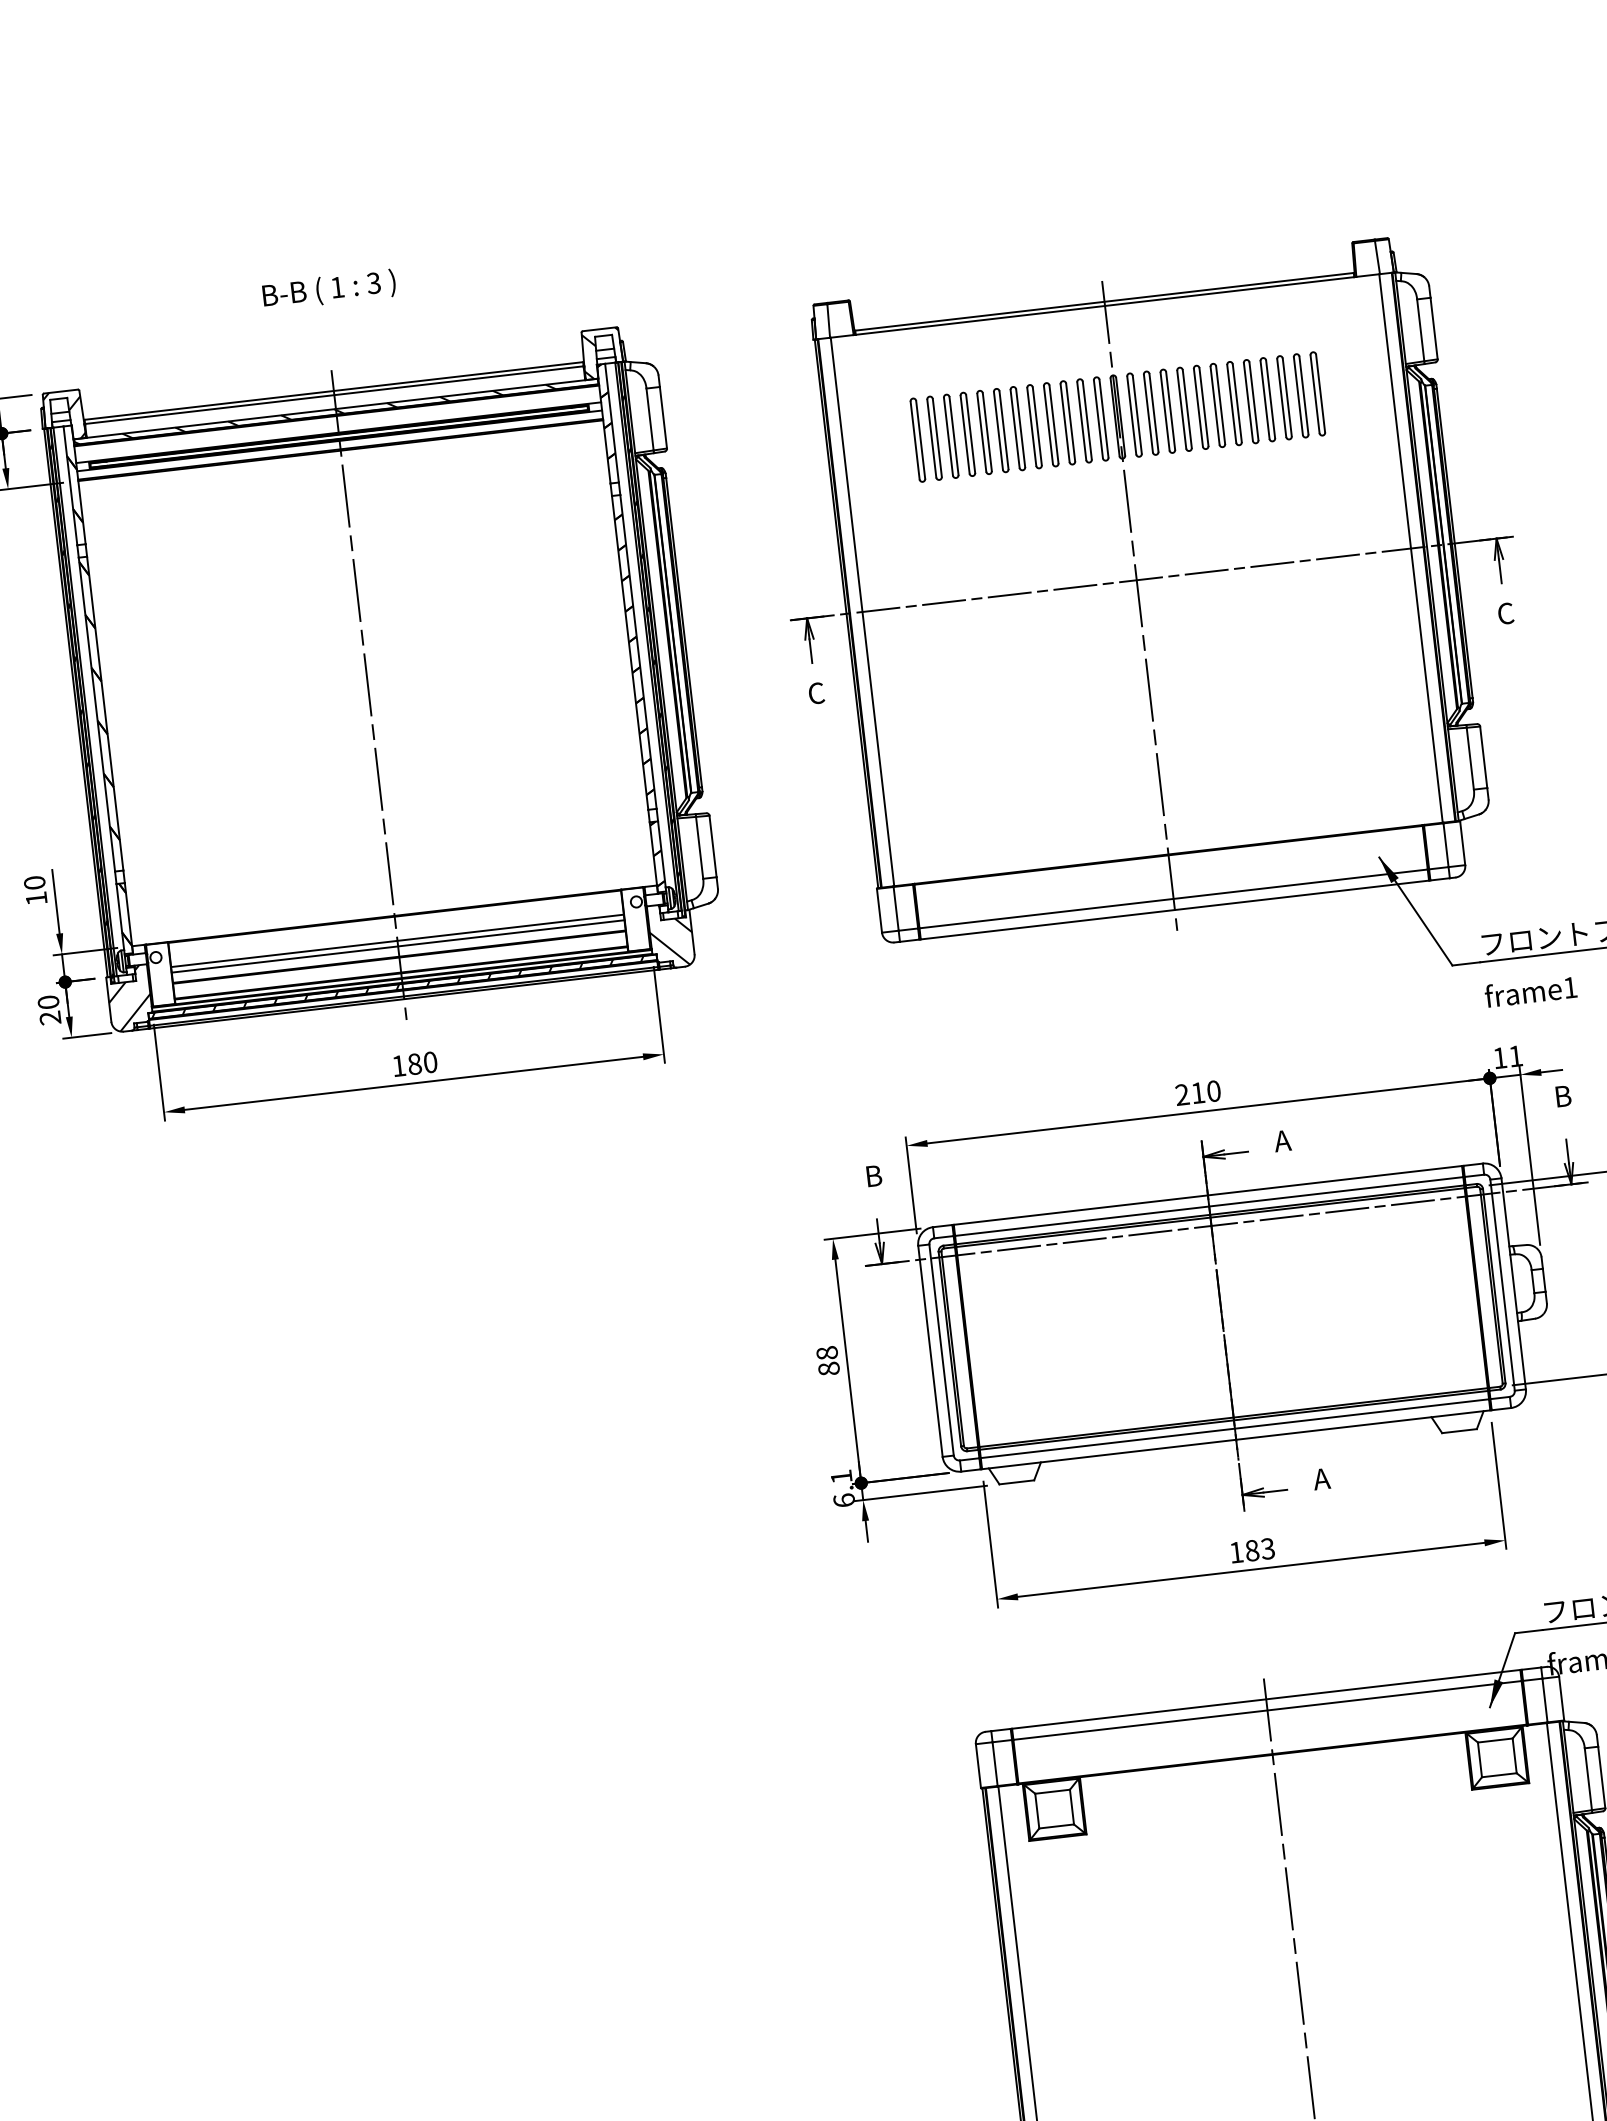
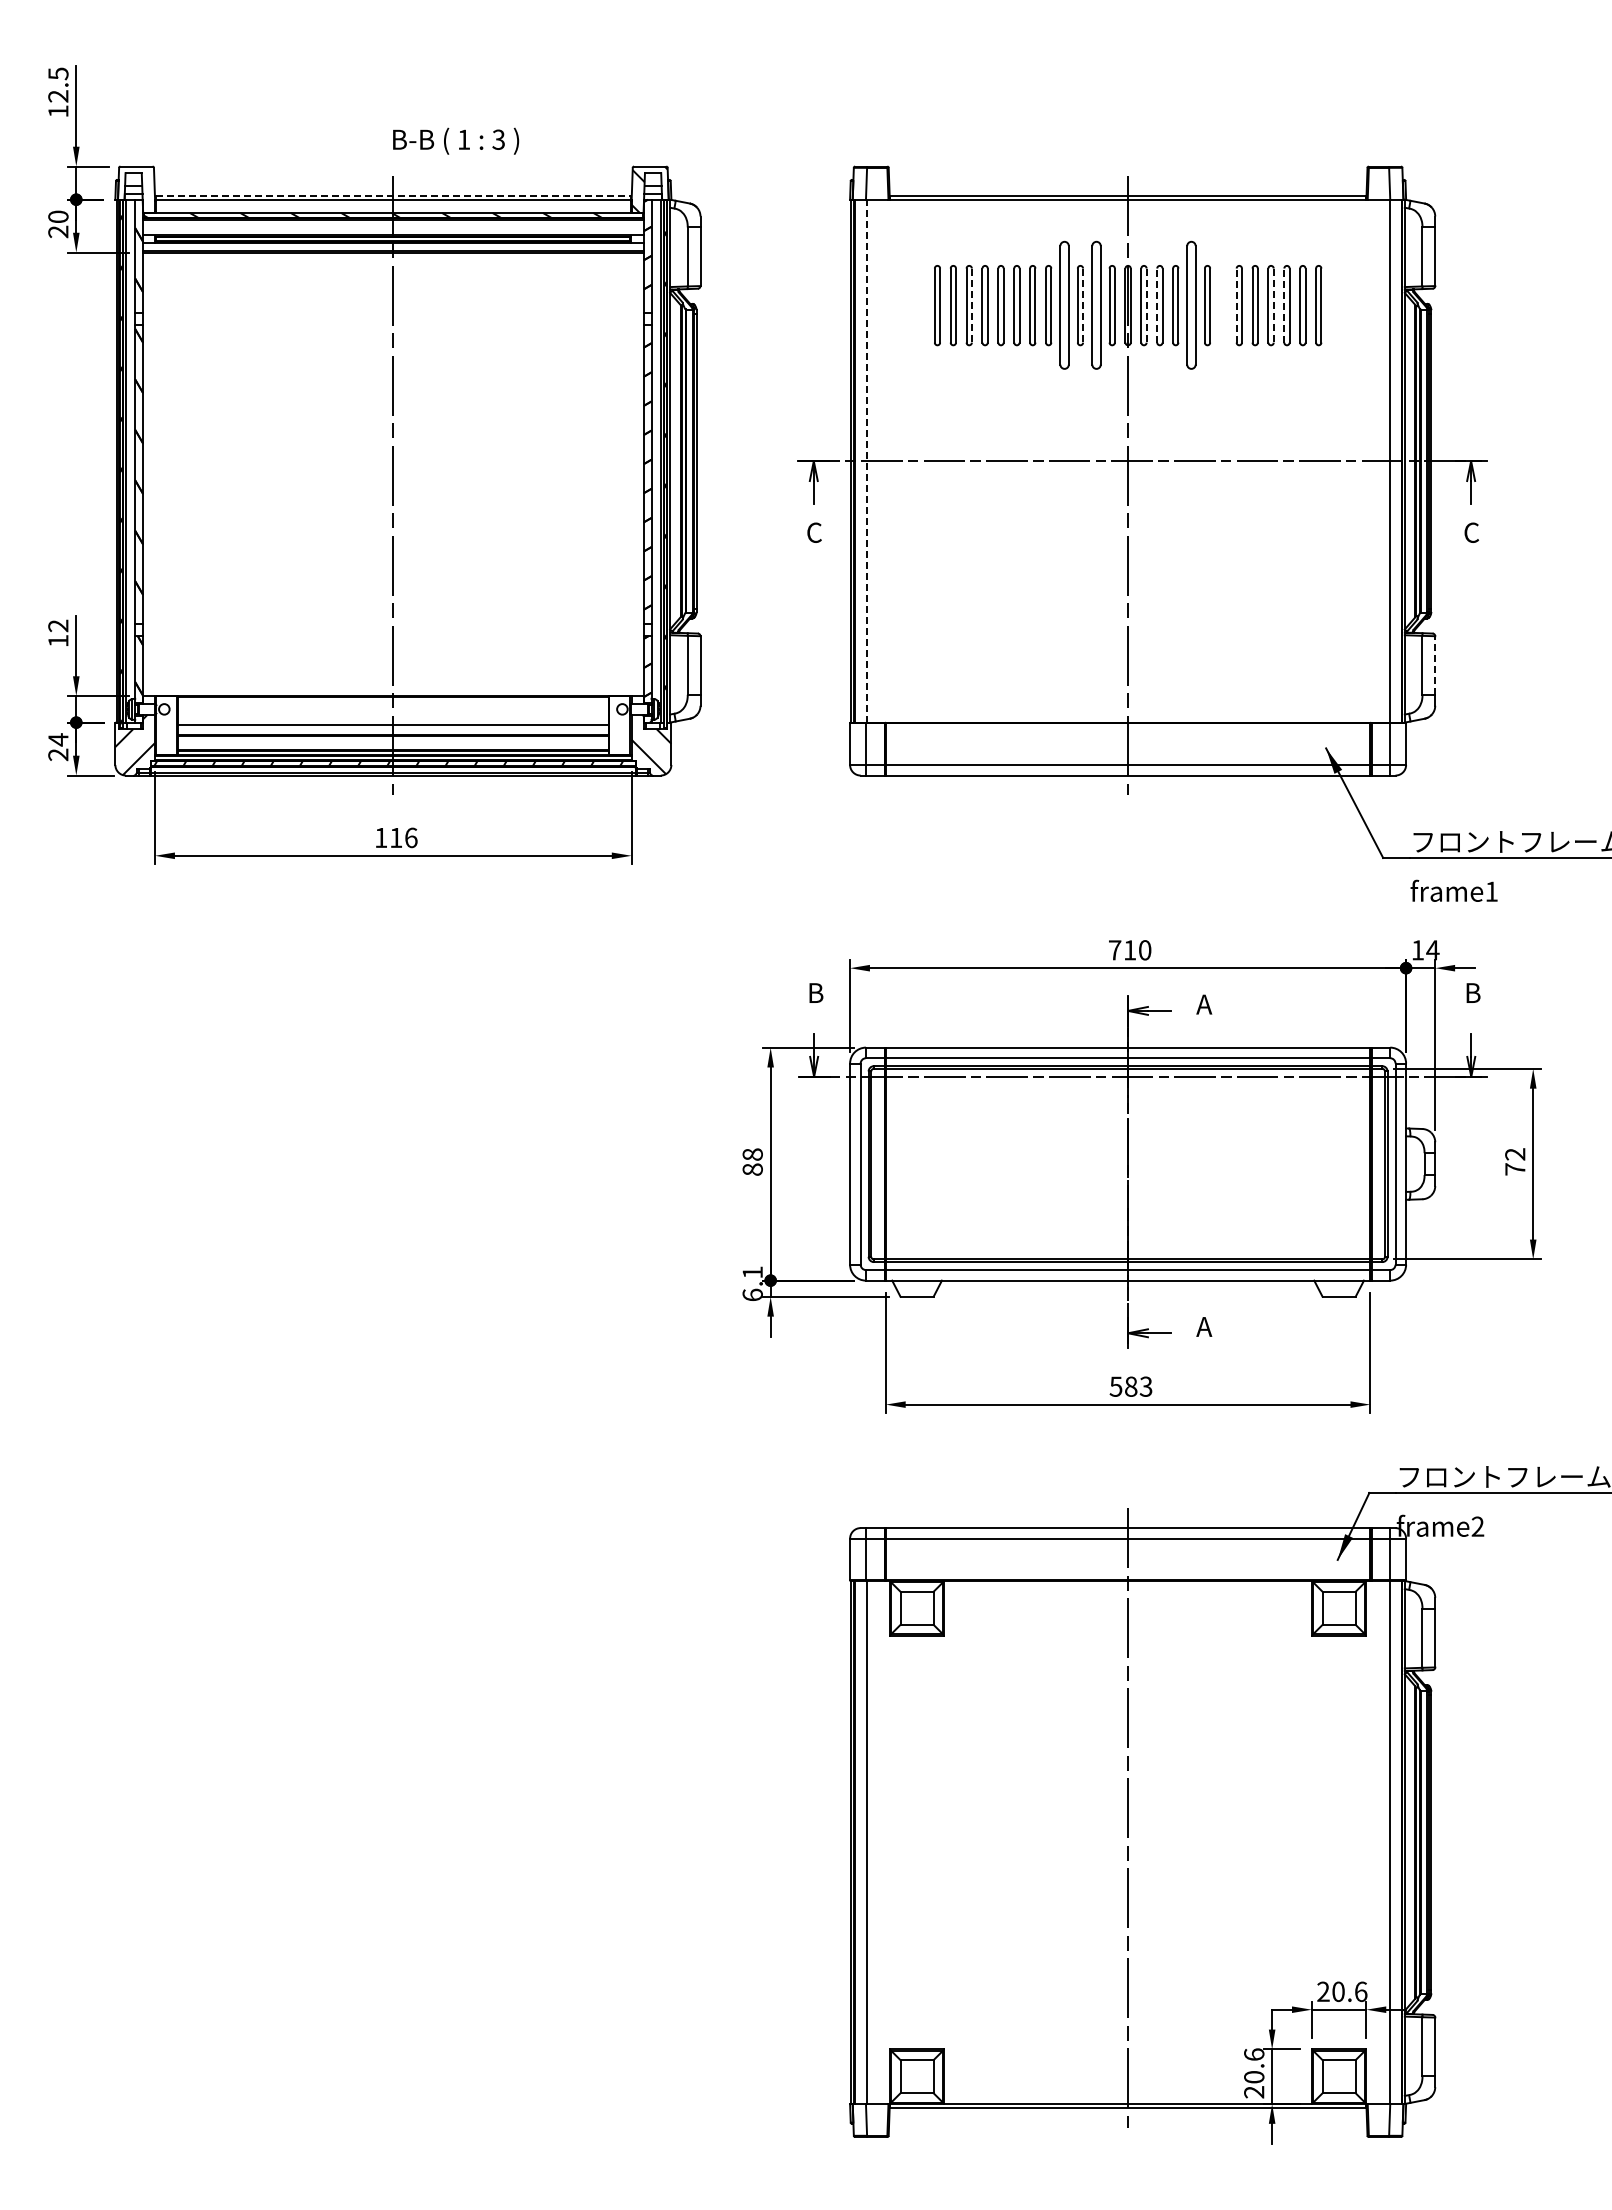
text: (329, 289) -> (456, 140), moved
line: (333, 390) -> (393, 195), solid -> dashed
line: (1281, 397) -> (1284, 305), solid -> dashed
line: (1270, 400) -> (1273, 306), solid -> dashed
line: (1231, 403) -> (1236, 305), solid -> dashed
part: (1217, 405) -> (1223, 305), removed
part: (1184, 409) -> (1191, 305), size x1.6
line: (1148, 413) -> (1157, 305), solid -> dashed
hatch: (63, 415) -> (136, 189), removed
line: (1137, 415) -> (1146, 306), solid -> dashed
part: (1083, 420) -> (1095, 305), size x1.6
line: (1071, 423) -> (1083, 306), solid -> dashed
part: (1051, 424) -> (1064, 305), size x1.6
line: (953, 437) -> (971, 306), solid -> dashed
line: (862, 611) -> (866, 460), solid -> dashed
line: (1483, 757) -> (1435, 665), solid -> dashed
text: (34, 882) -> (58, 625), 10 -> 12
line: (397, 940) -> (393, 719), removed
text: (48, 1002) -> (58, 739), 20 -> 24
text: (1515, 1056) -> (1432, 950), 11 -> 14
text: (422, 1062) -> (403, 837), 180 -> 116
text: (1181, 1095) -> (1114, 950), 210 -> 710
text: (1235, 1552) -> (1115, 1386), 183 -> 583

